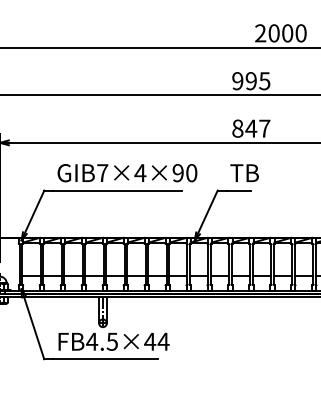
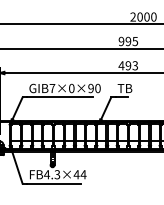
text: (251, 128) -> (128, 65), 847 -> 493
text: (139, 173) -> (71, 88), GIB7×4×90 -> GIB7×0×90
text: (112, 341) -> (57, 174), FB4.5×44 -> FB4.3×44

